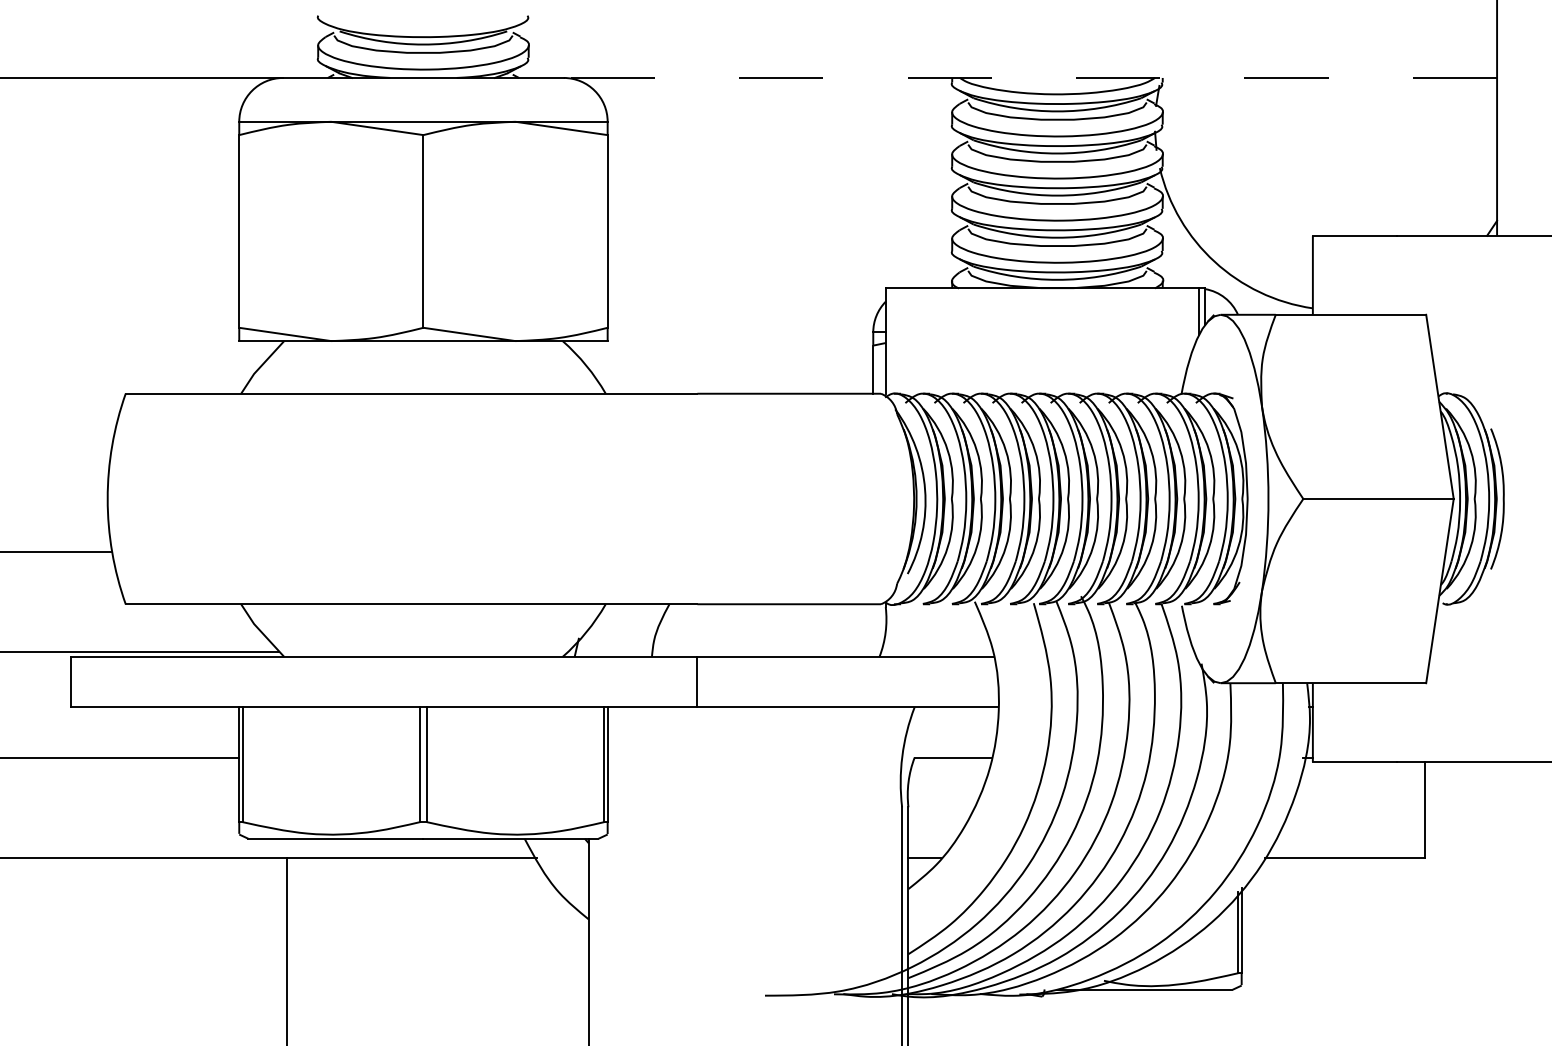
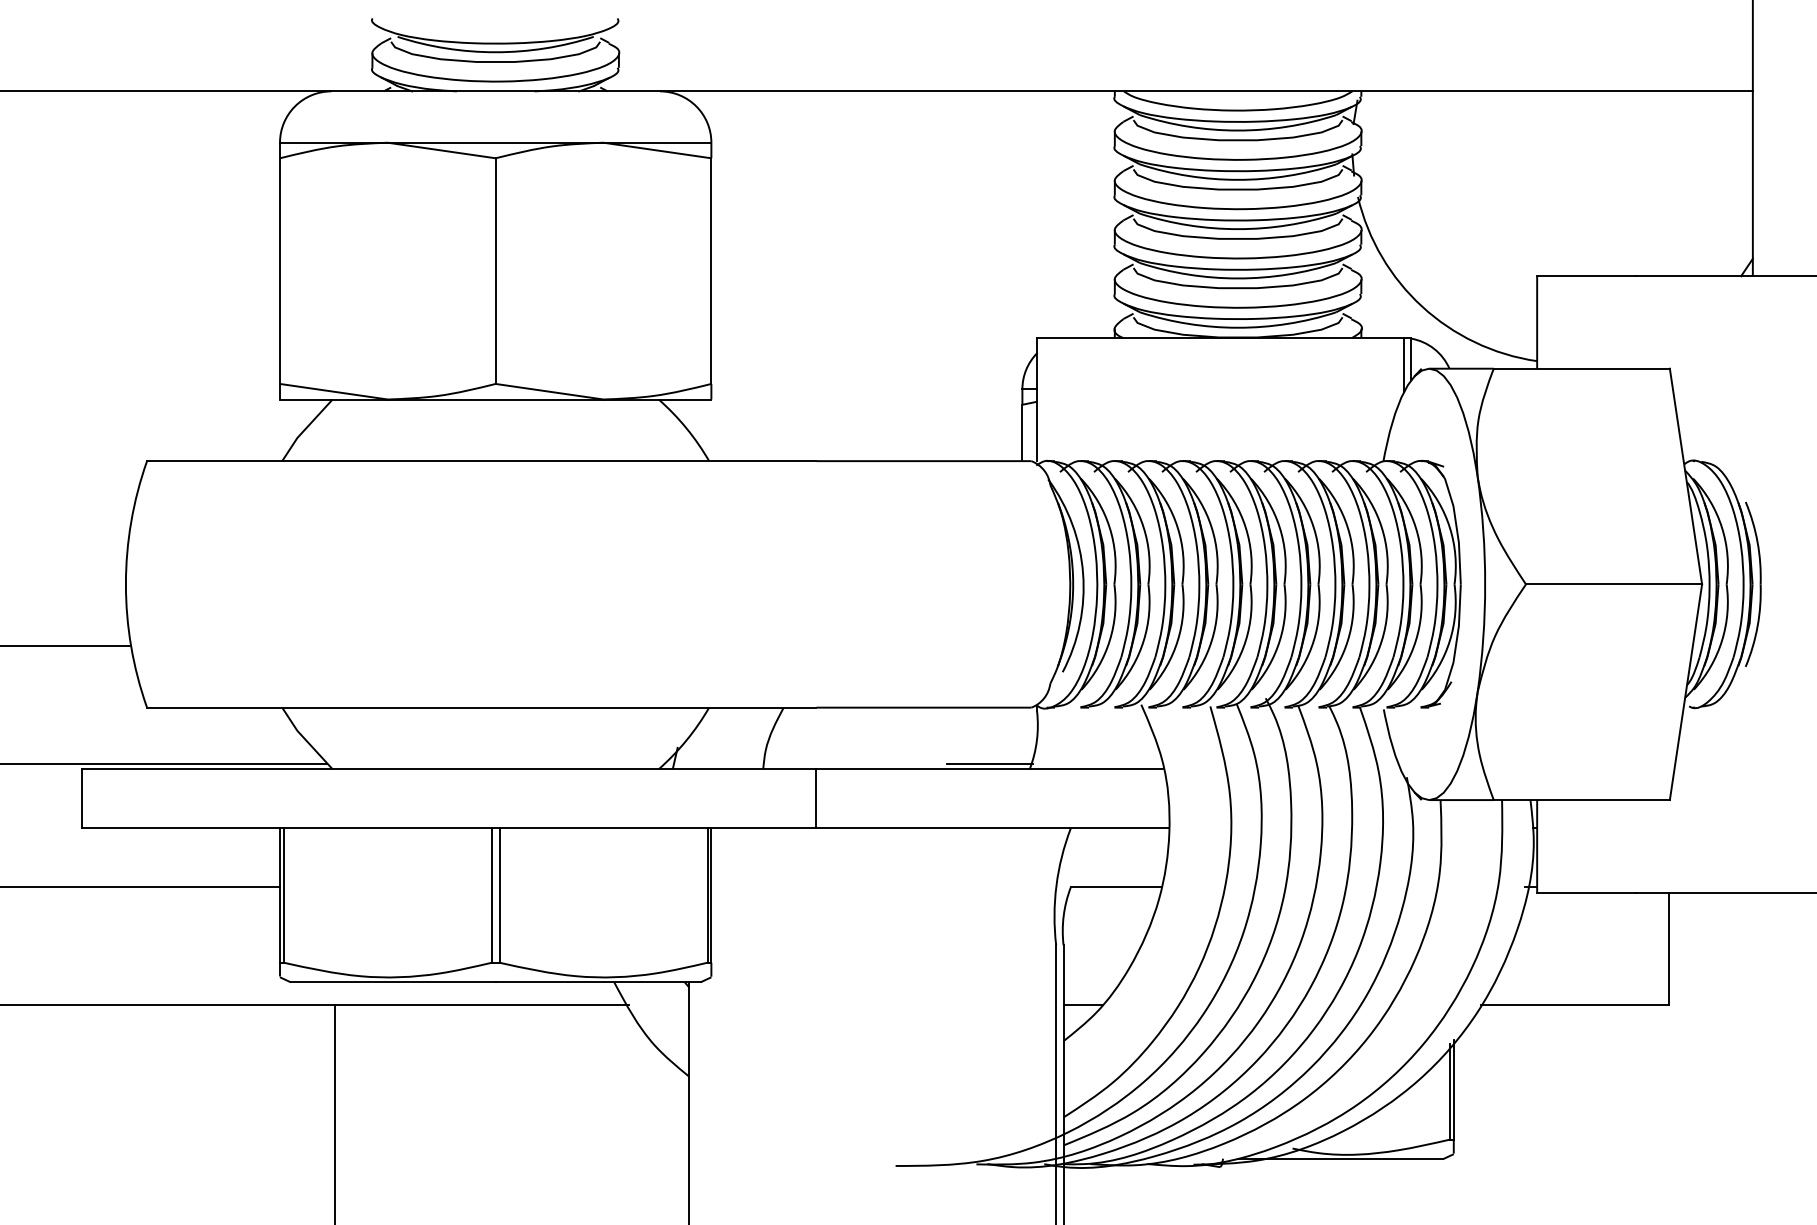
line: (1029, 78) -> (1205, 91), dashed -> solid
line: (845, 651) -> (989, 763), added

